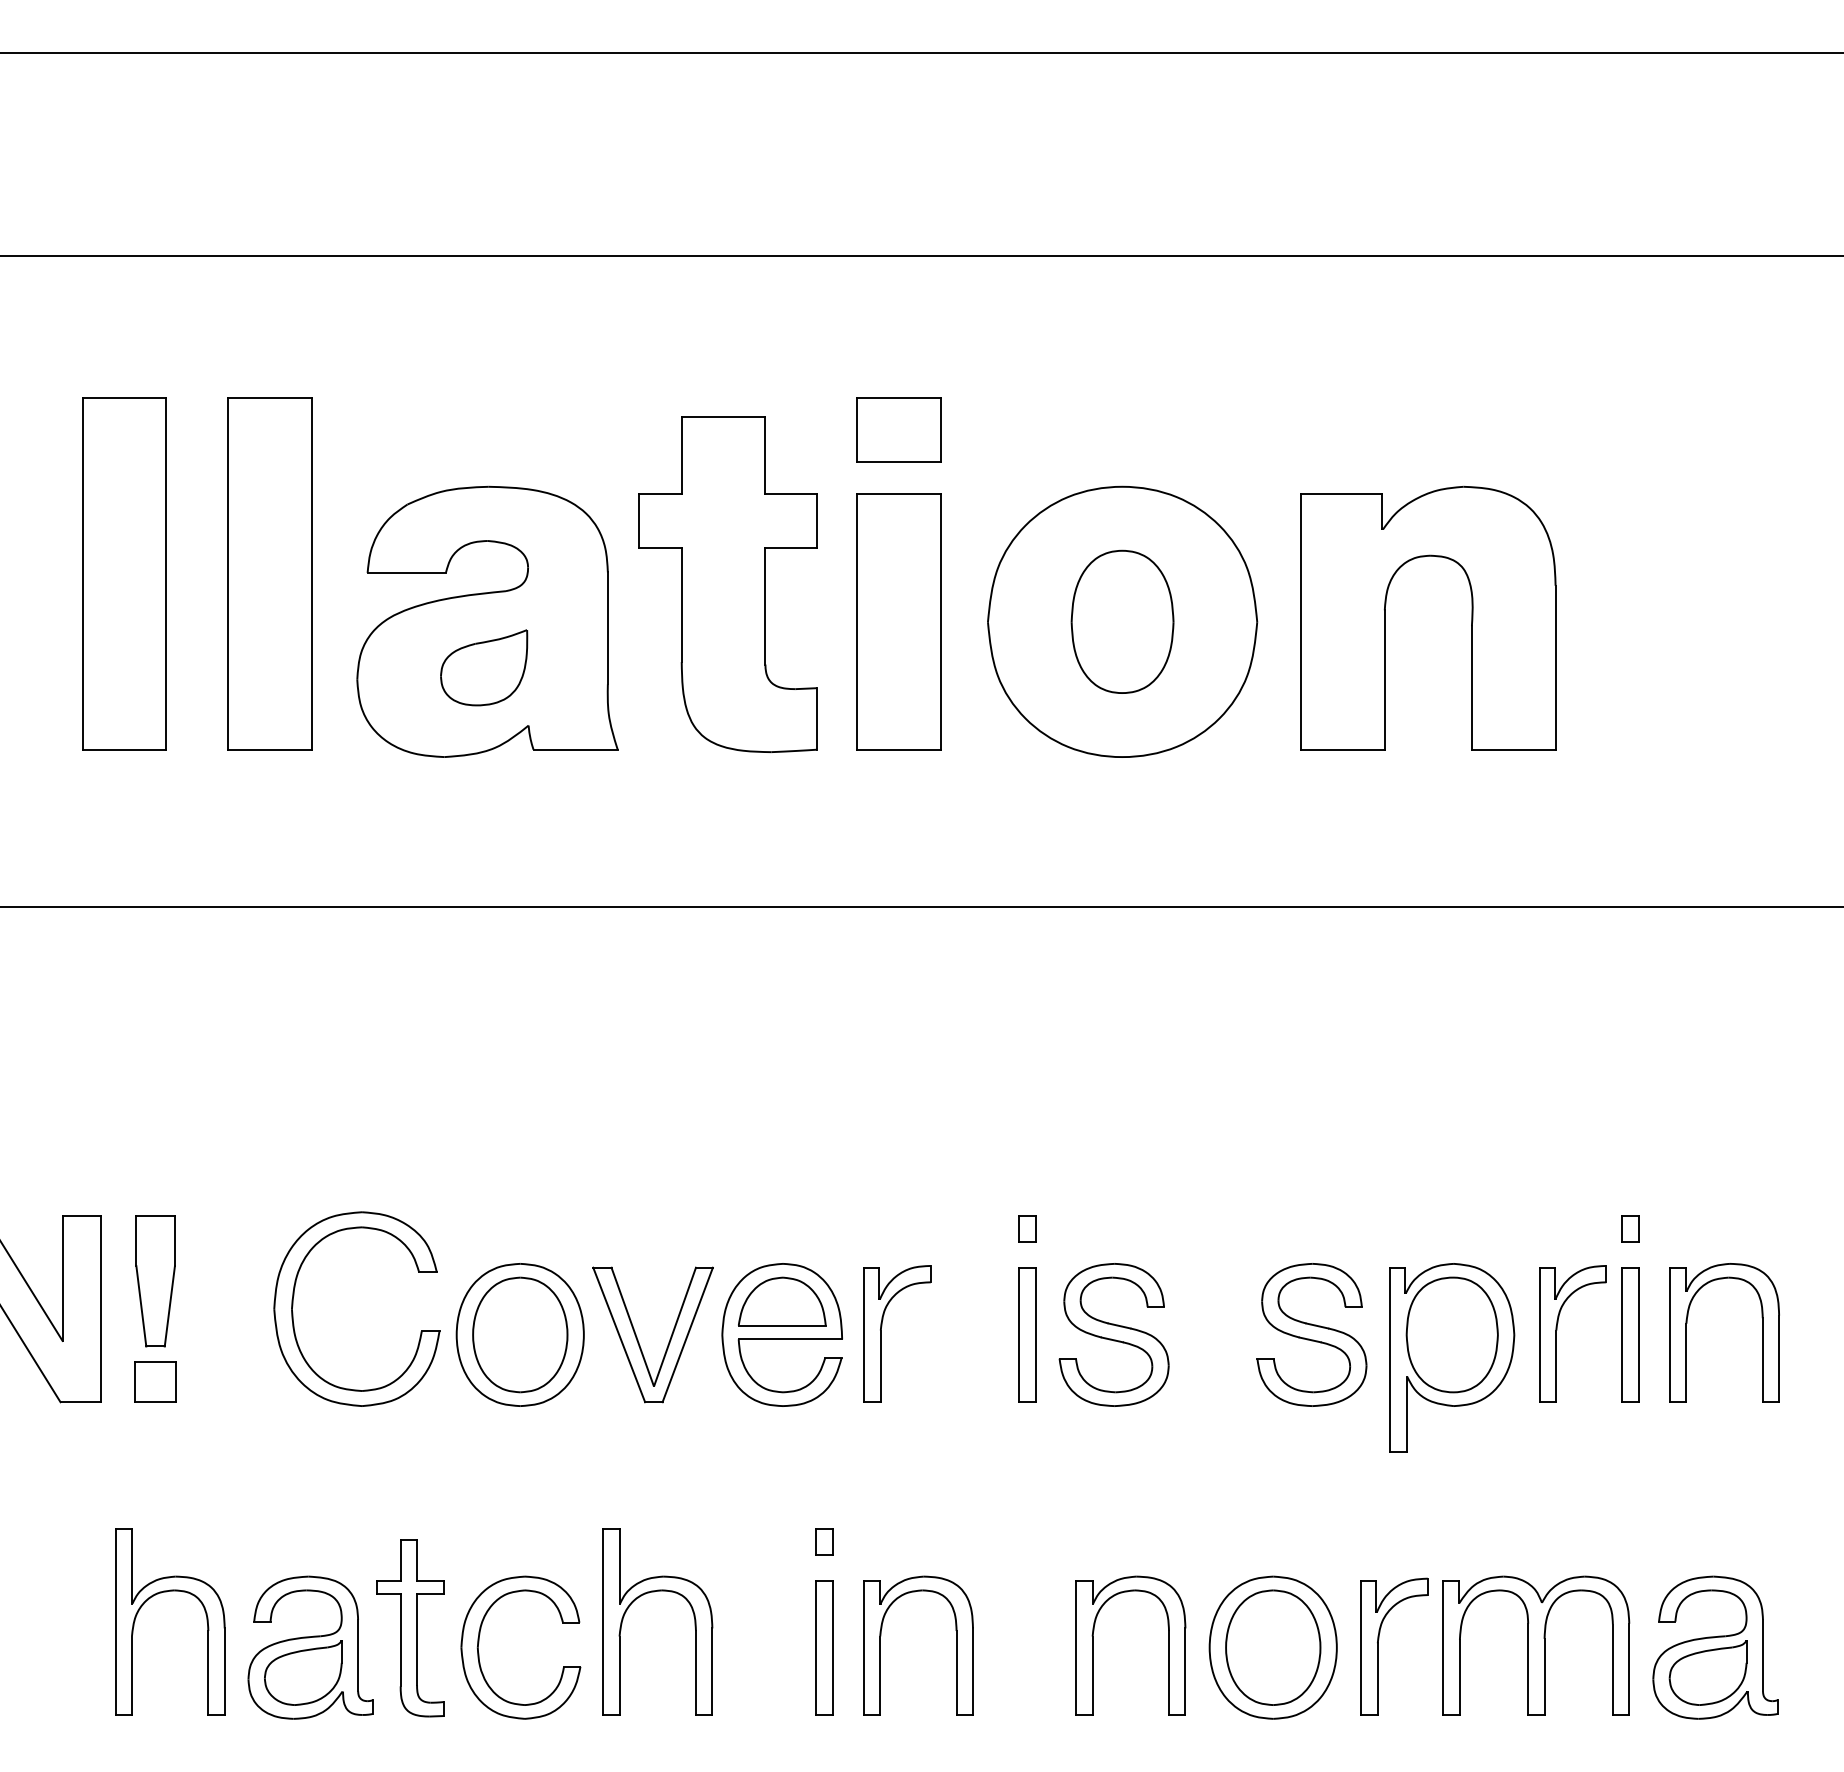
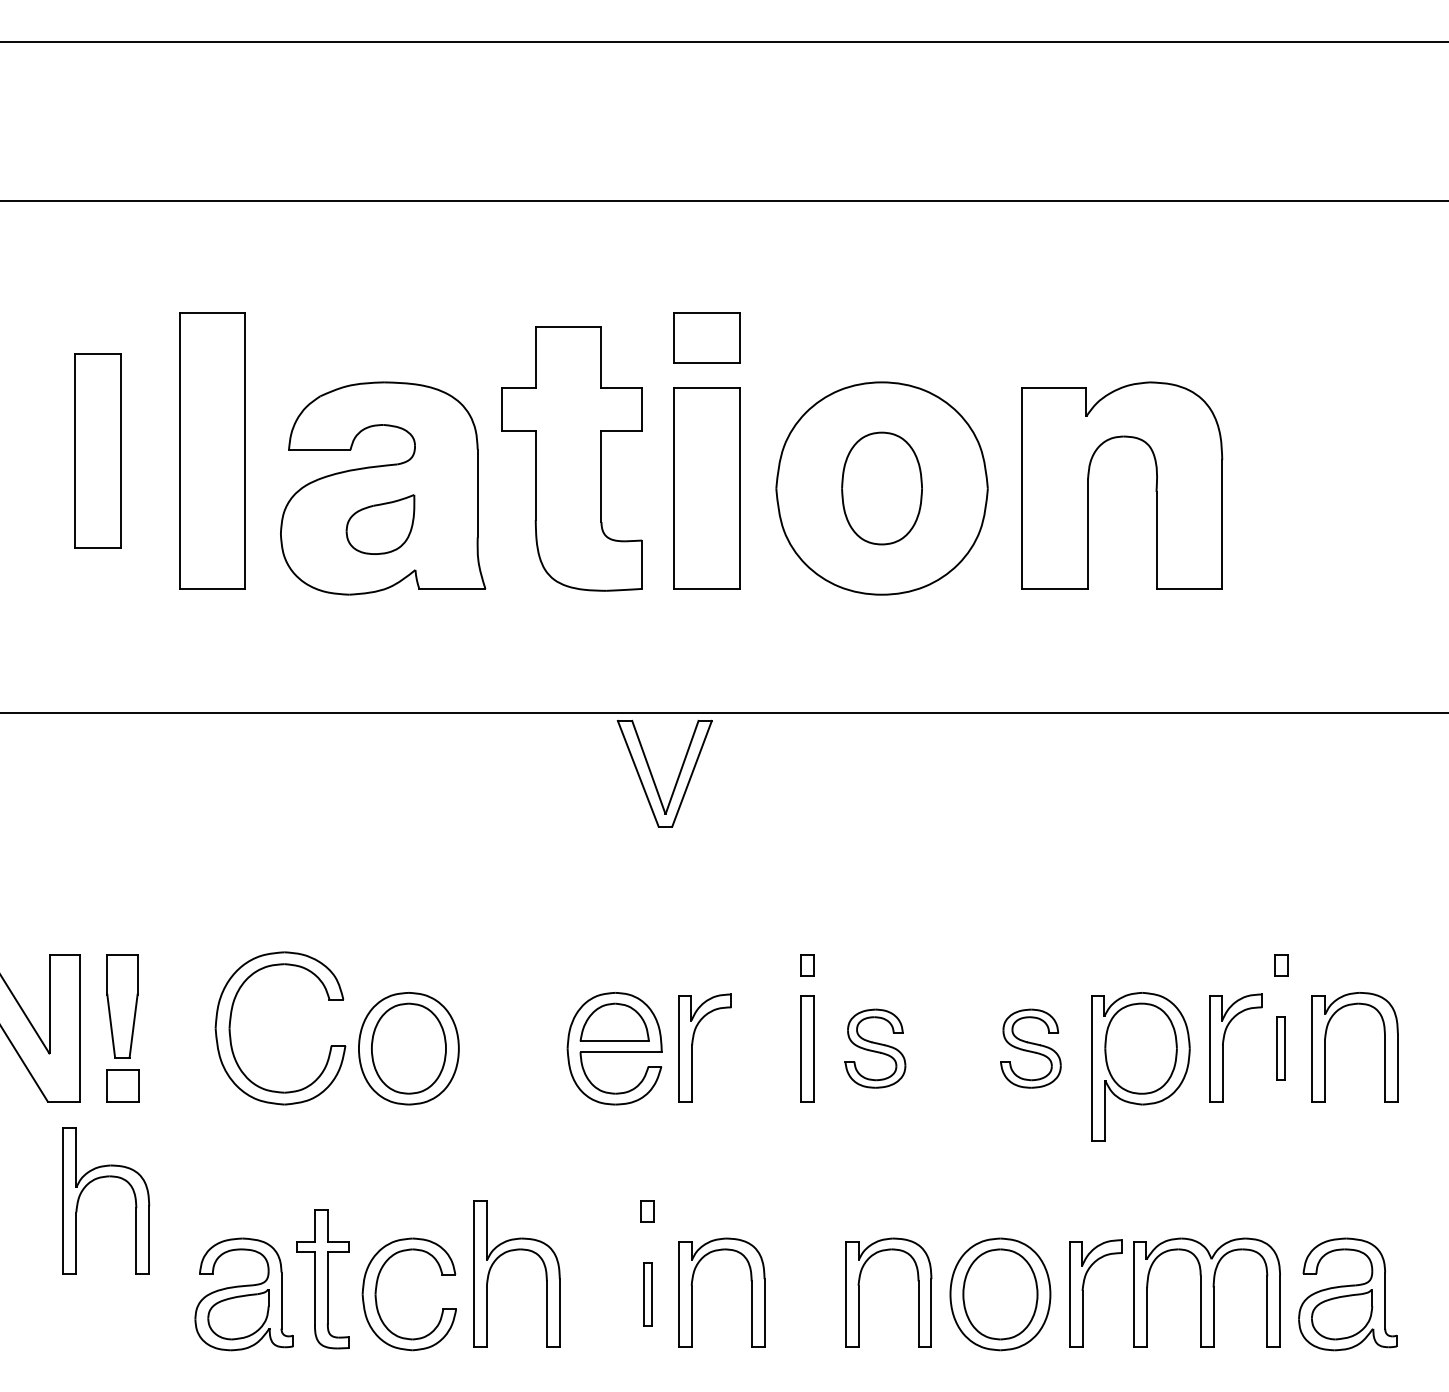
part: (124, 573) -> (97, 450), size x0.7
part: (1113, 1334) -> (874, 1048), size x0.7
part: (1311, 1334) -> (1030, 1048), size x0.7
part: (1630, 1334) -> (1281, 1048), size x0.6
part: (638, 1339) -> (653, 777), moved
part: (166, 1592) -> (103, 1177), moved
part: (824, 1647) -> (647, 1294), size x0.6

